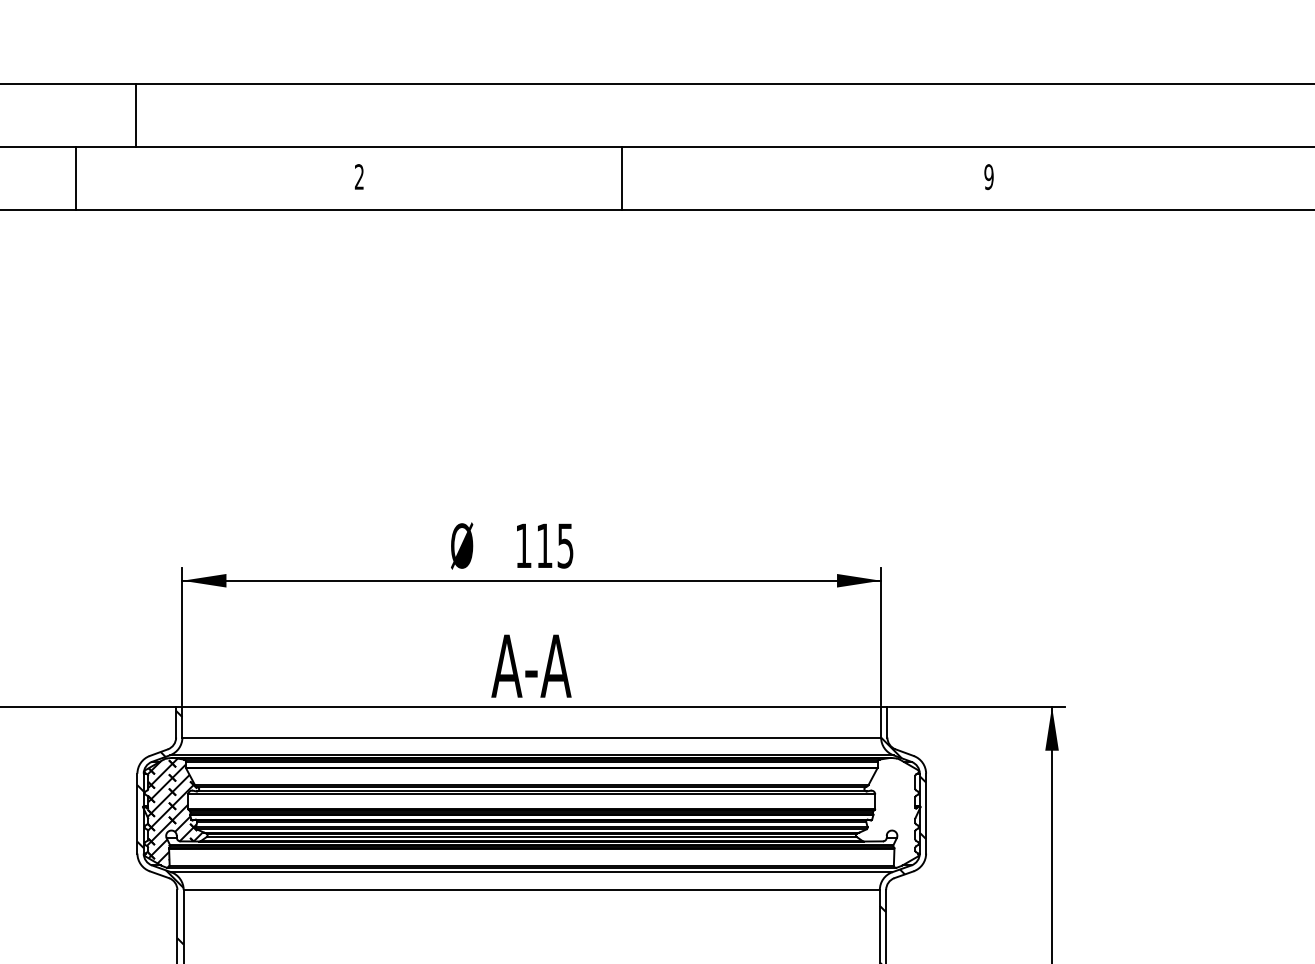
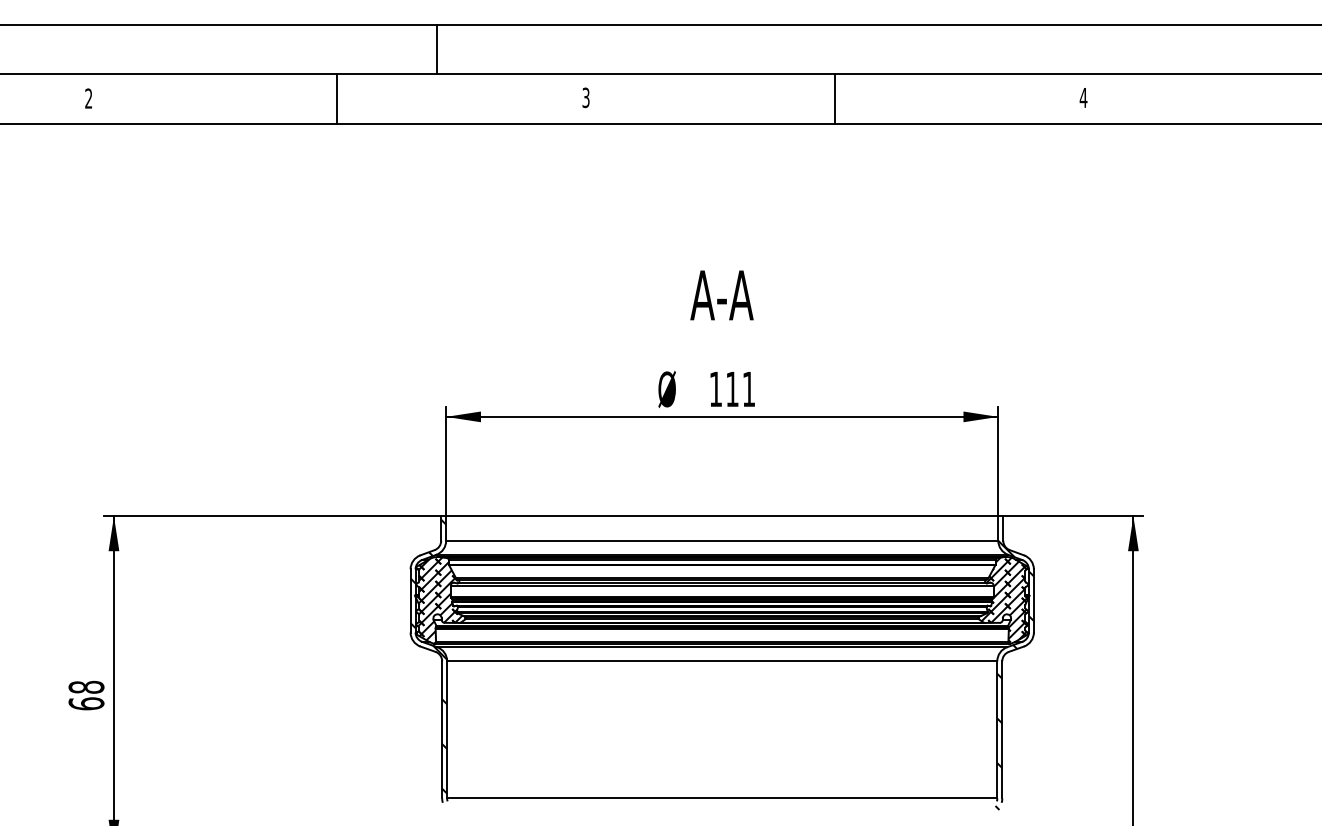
line: (136, 115) -> (436, 49), moved
text: (988, 176) -> (1083, 97), 9 -> 4
text: (358, 177) -> (585, 98), 2 -> 3
line: (76, 179) -> (337, 99), moved
line: (621, 179) -> (834, 99), moved
text: (564, 546) -> (748, 389), 115 -> 111
text: (530, 666) -> (721, 295), moved
hatch: (890, 811) -> (1005, 599), added

